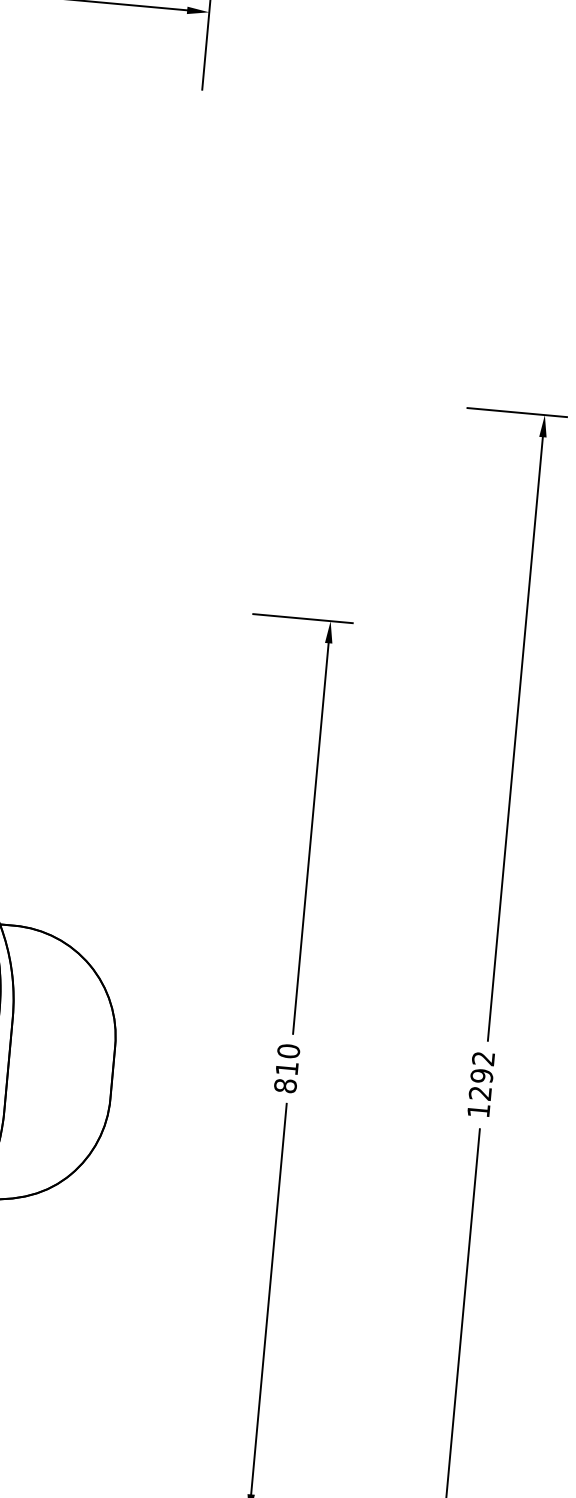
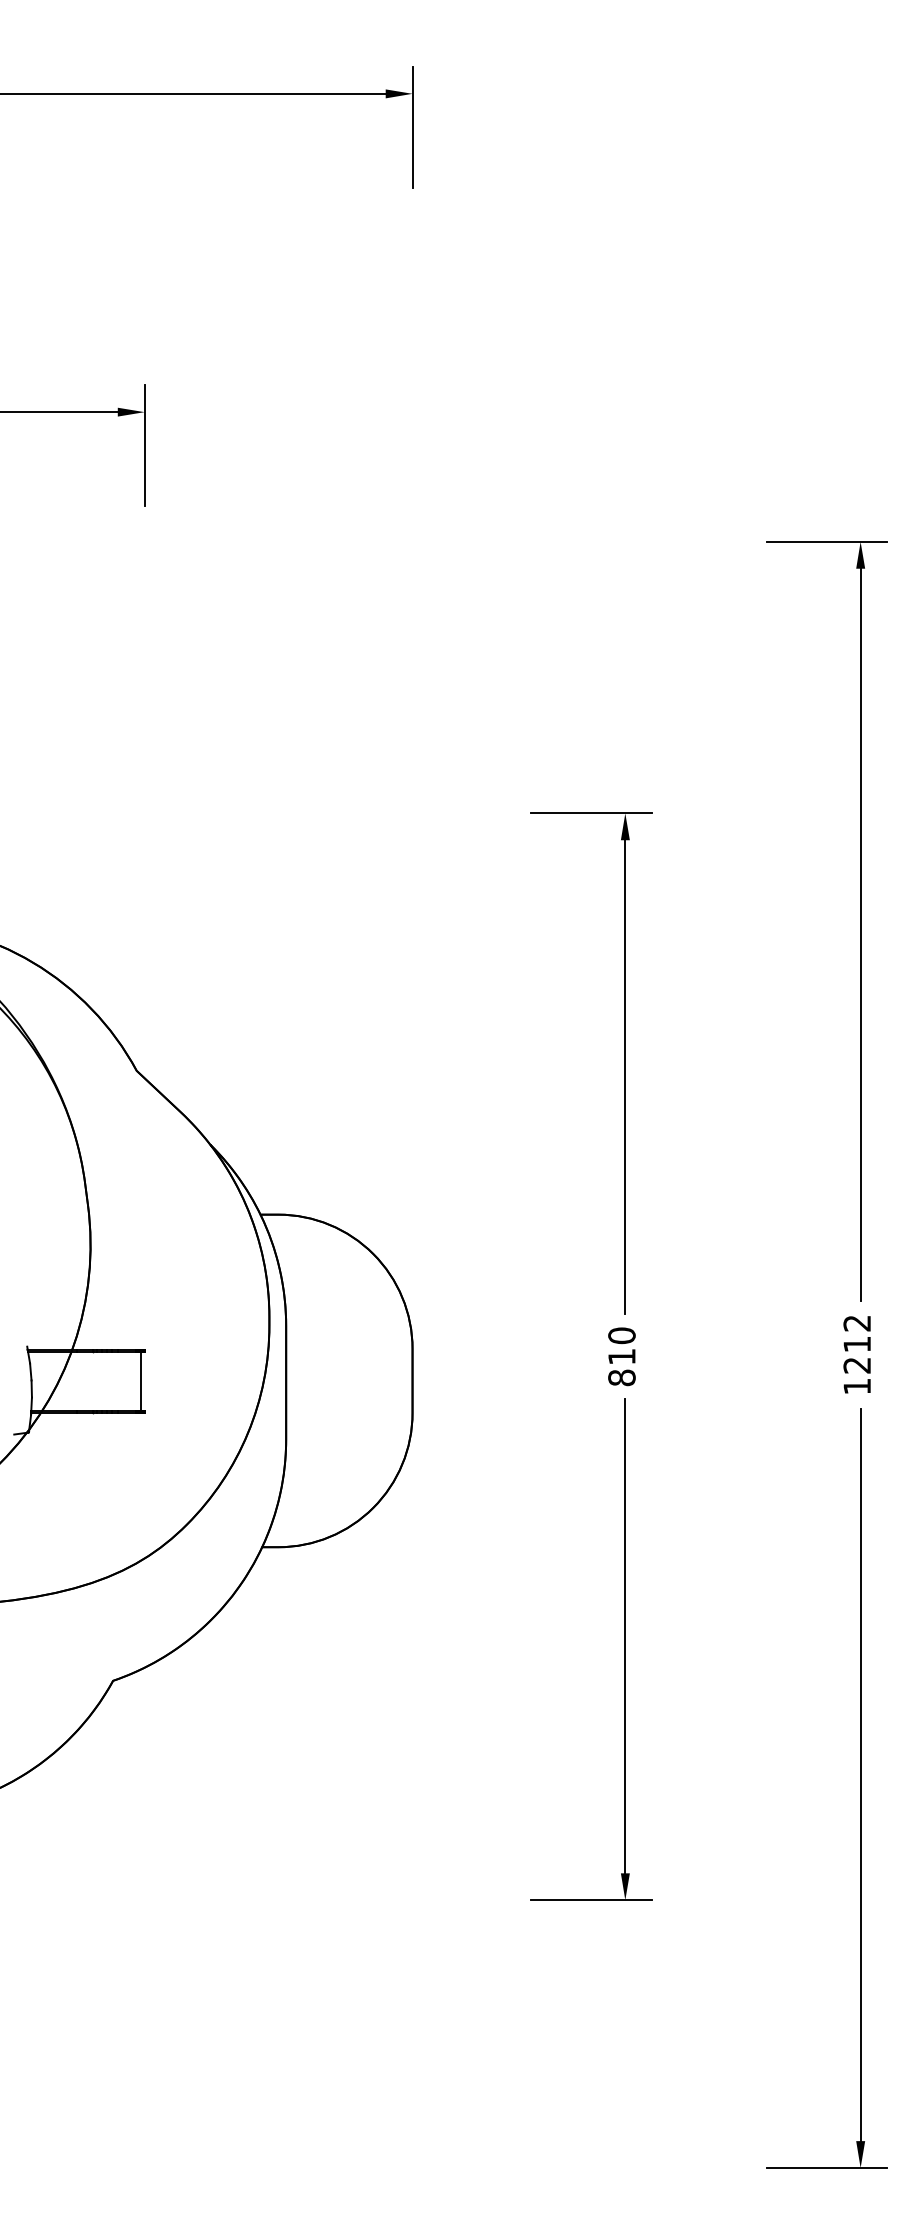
text: (482, 1076) -> (857, 1344), 1292 -> 1212

